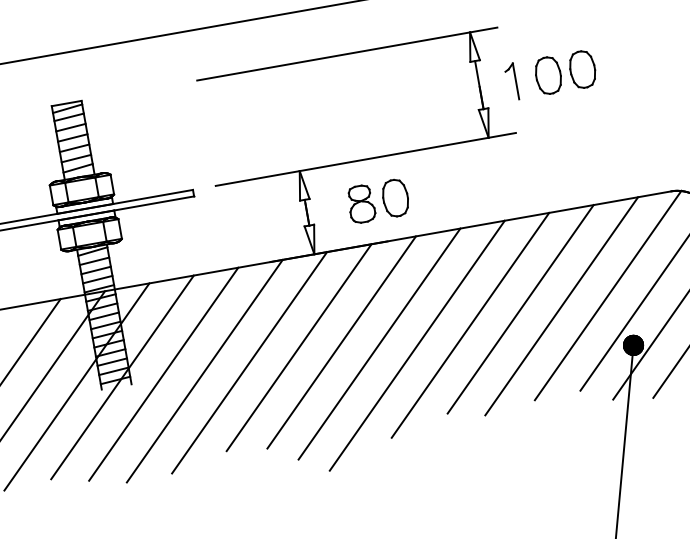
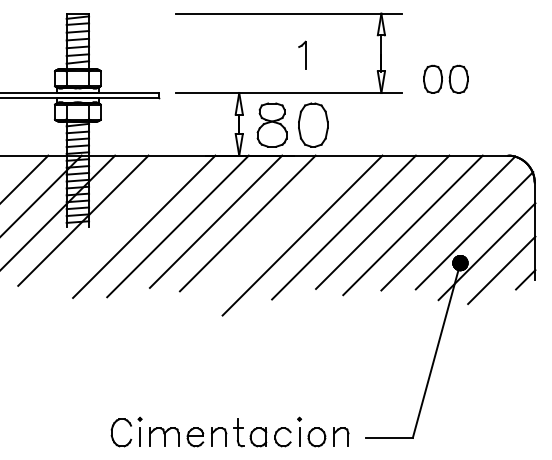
part: (564, 71) -> (445, 78), moved
part: (511, 80) -> (302, 54), moved
part: (377, 200) -> (292, 124), size x1.6
line: (379, 344) -> (275, 229), removed
line: (163, 373) -> (113, 223), removed

